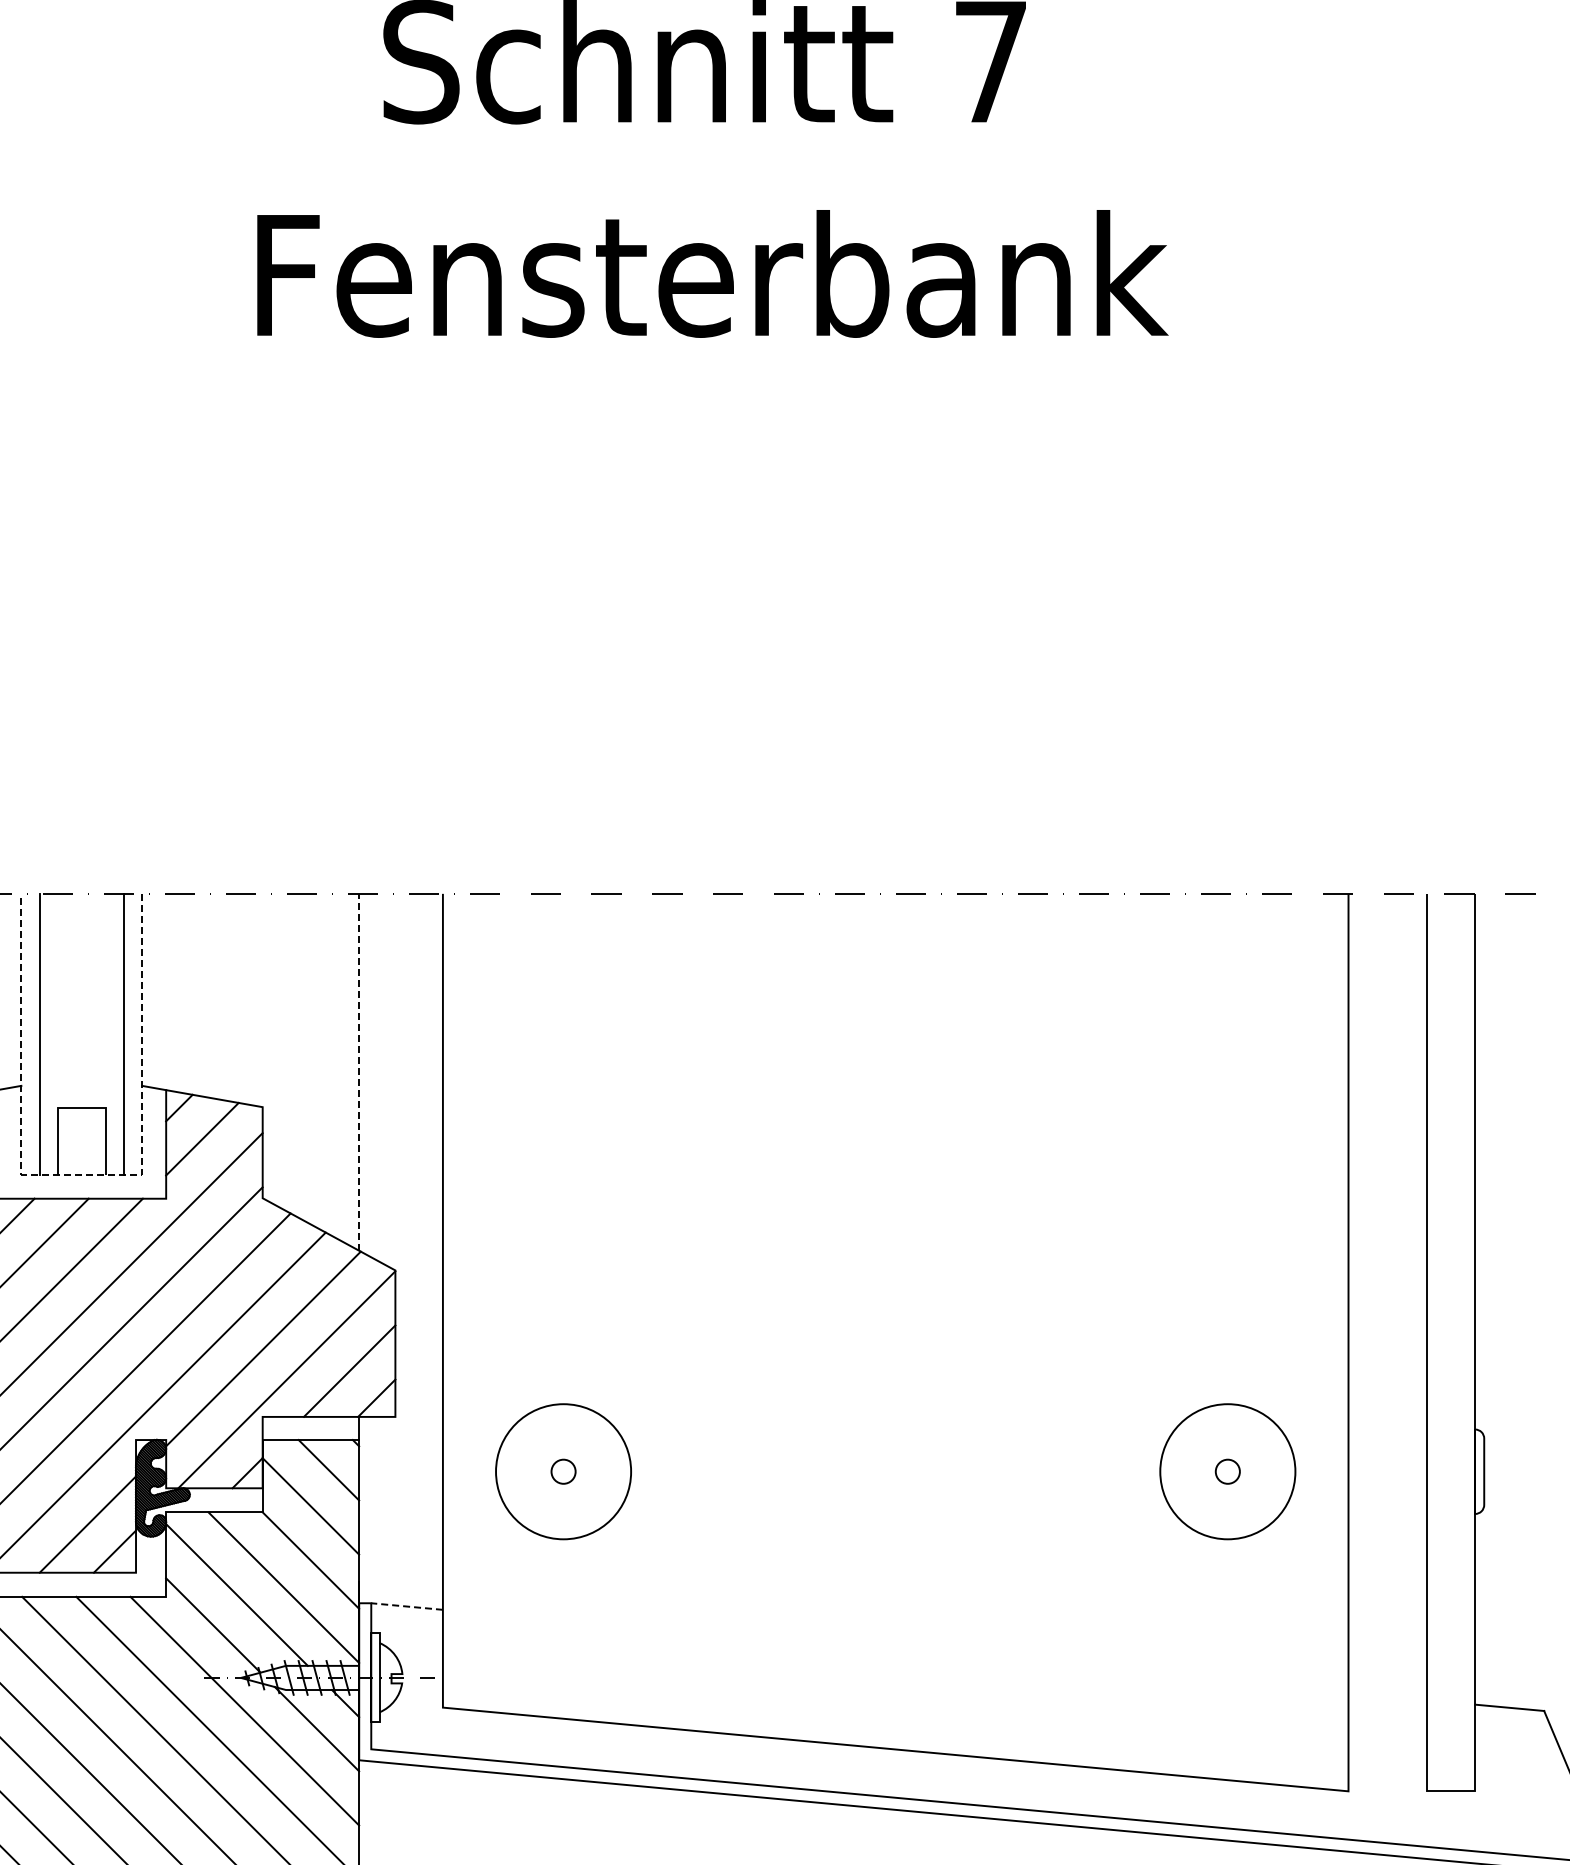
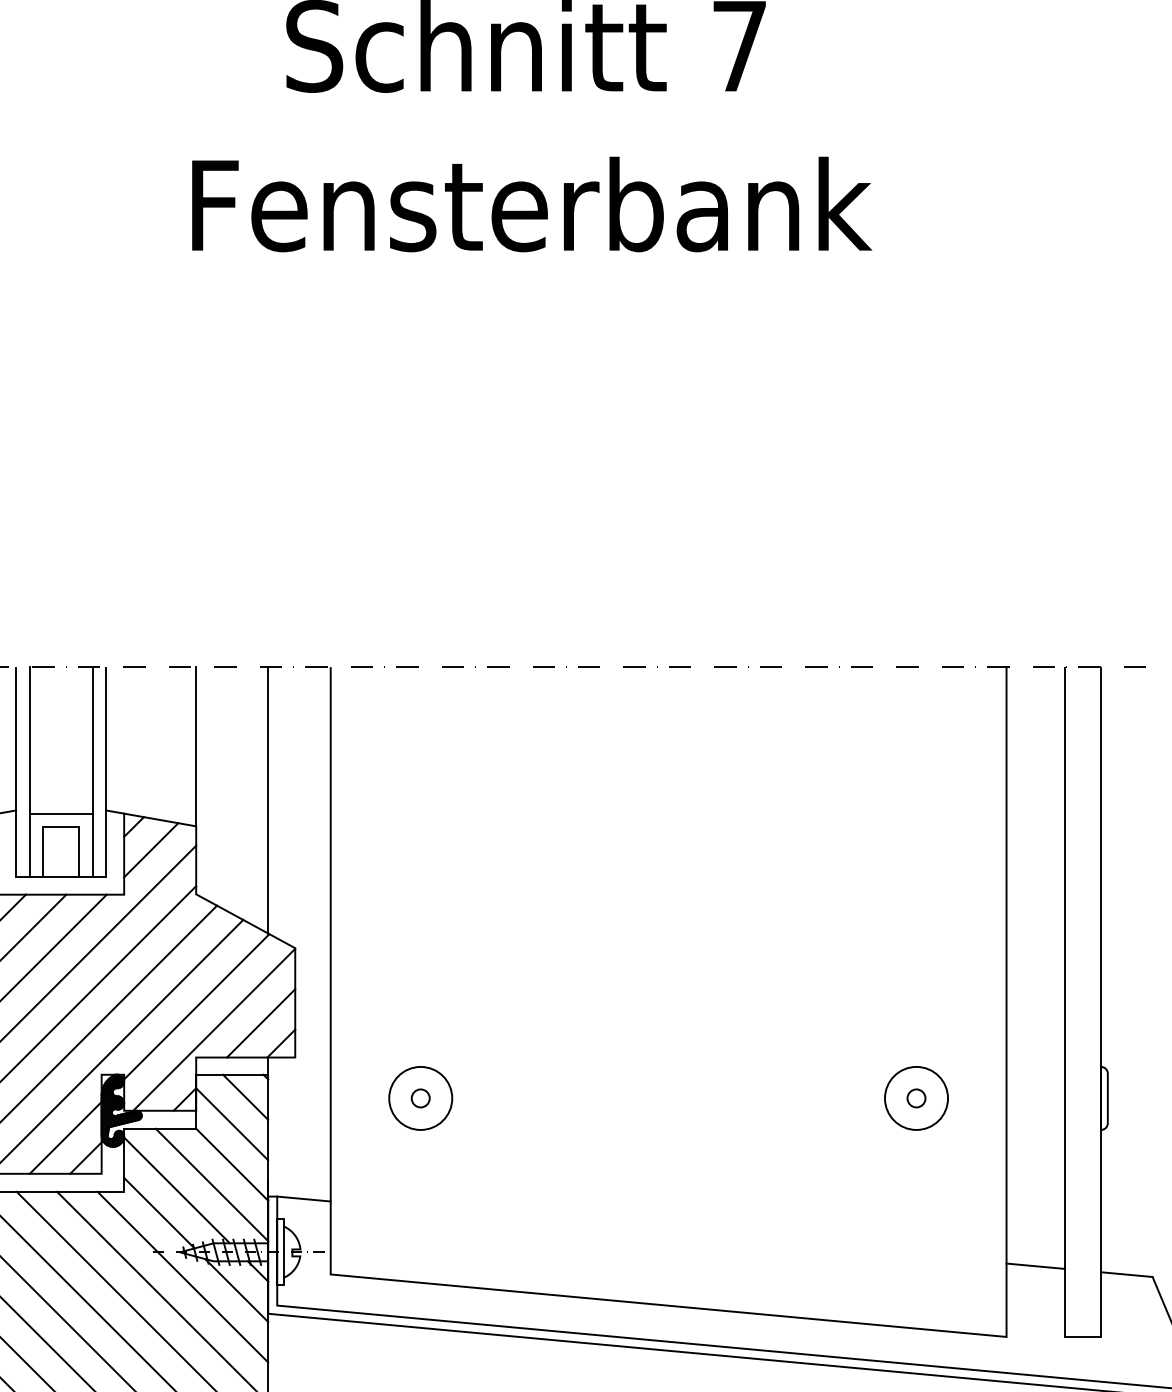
line: (262, 1000) -> (196, 746), added
line: (359, 1071) -> (268, 799), dashed -> solid
line: (81, 1090) -> (60, 813), added
line: (81, 1174) -> (60, 876), dashed -> solid
circle: (563, 1471) -> (420, 1098), size x0.62
circle: (1227, 1471) -> (916, 1098), size x0.62
line: (407, 1606) -> (304, 1199), dashed -> solid
line: (1387, 1696) -> (1035, 1266), added

